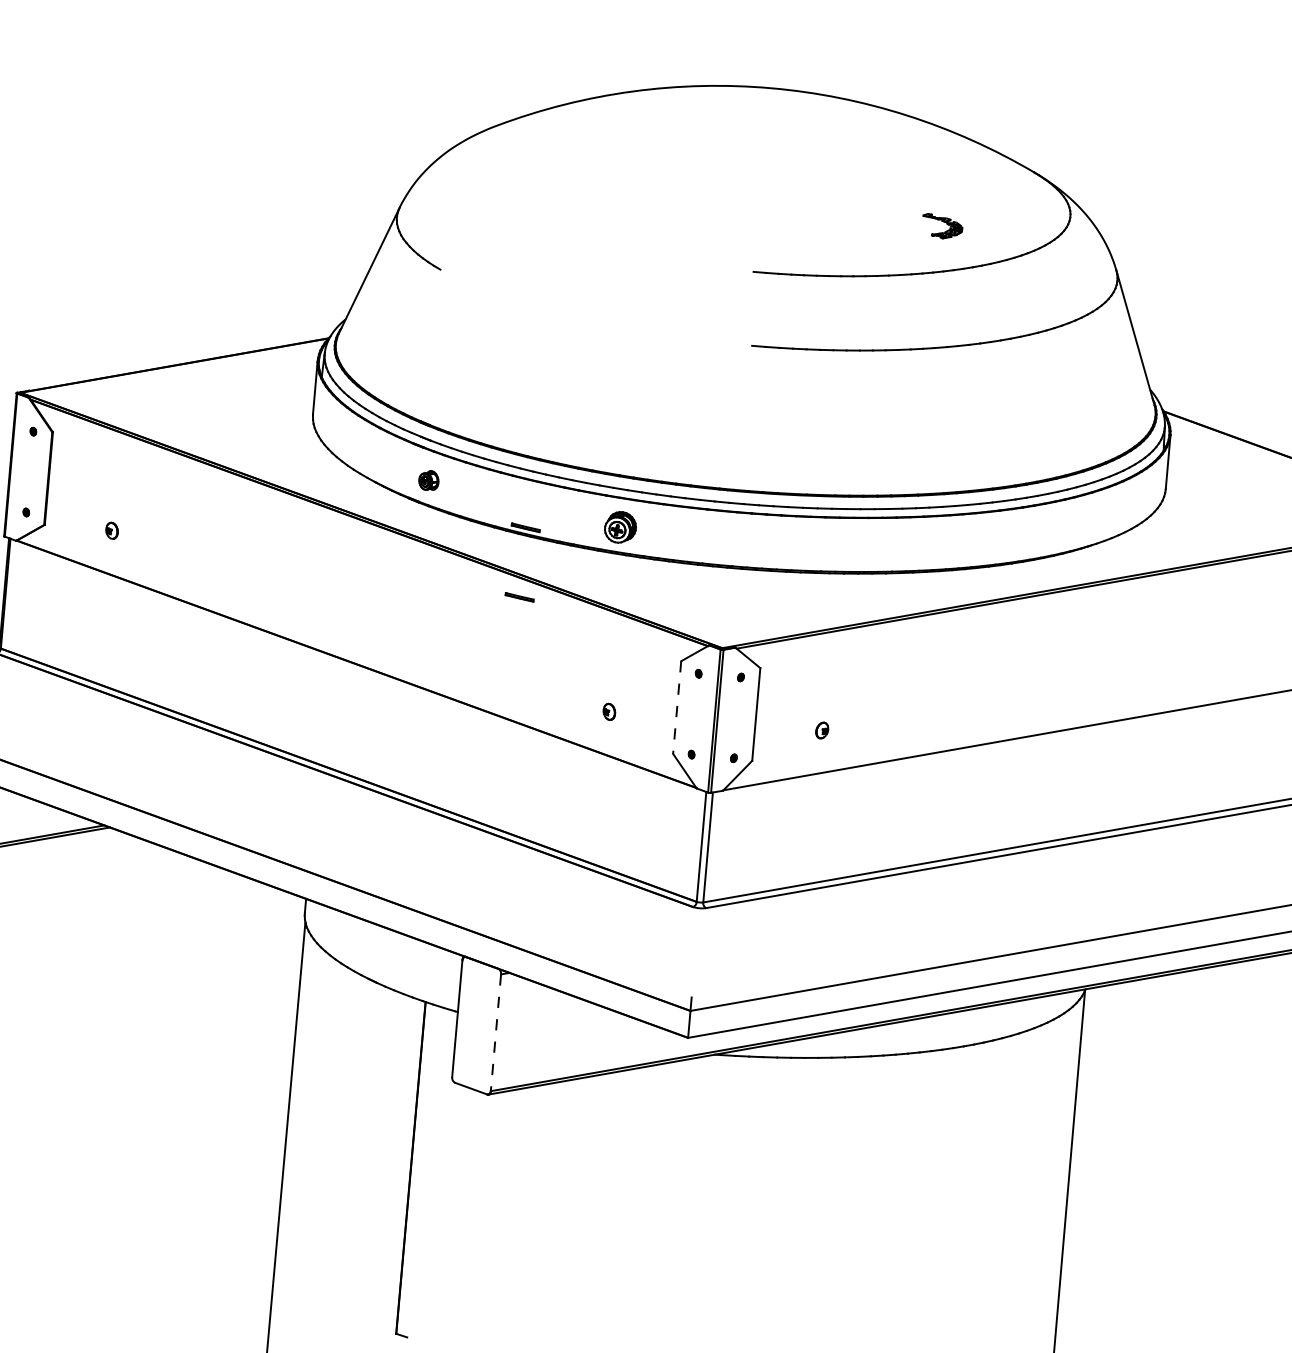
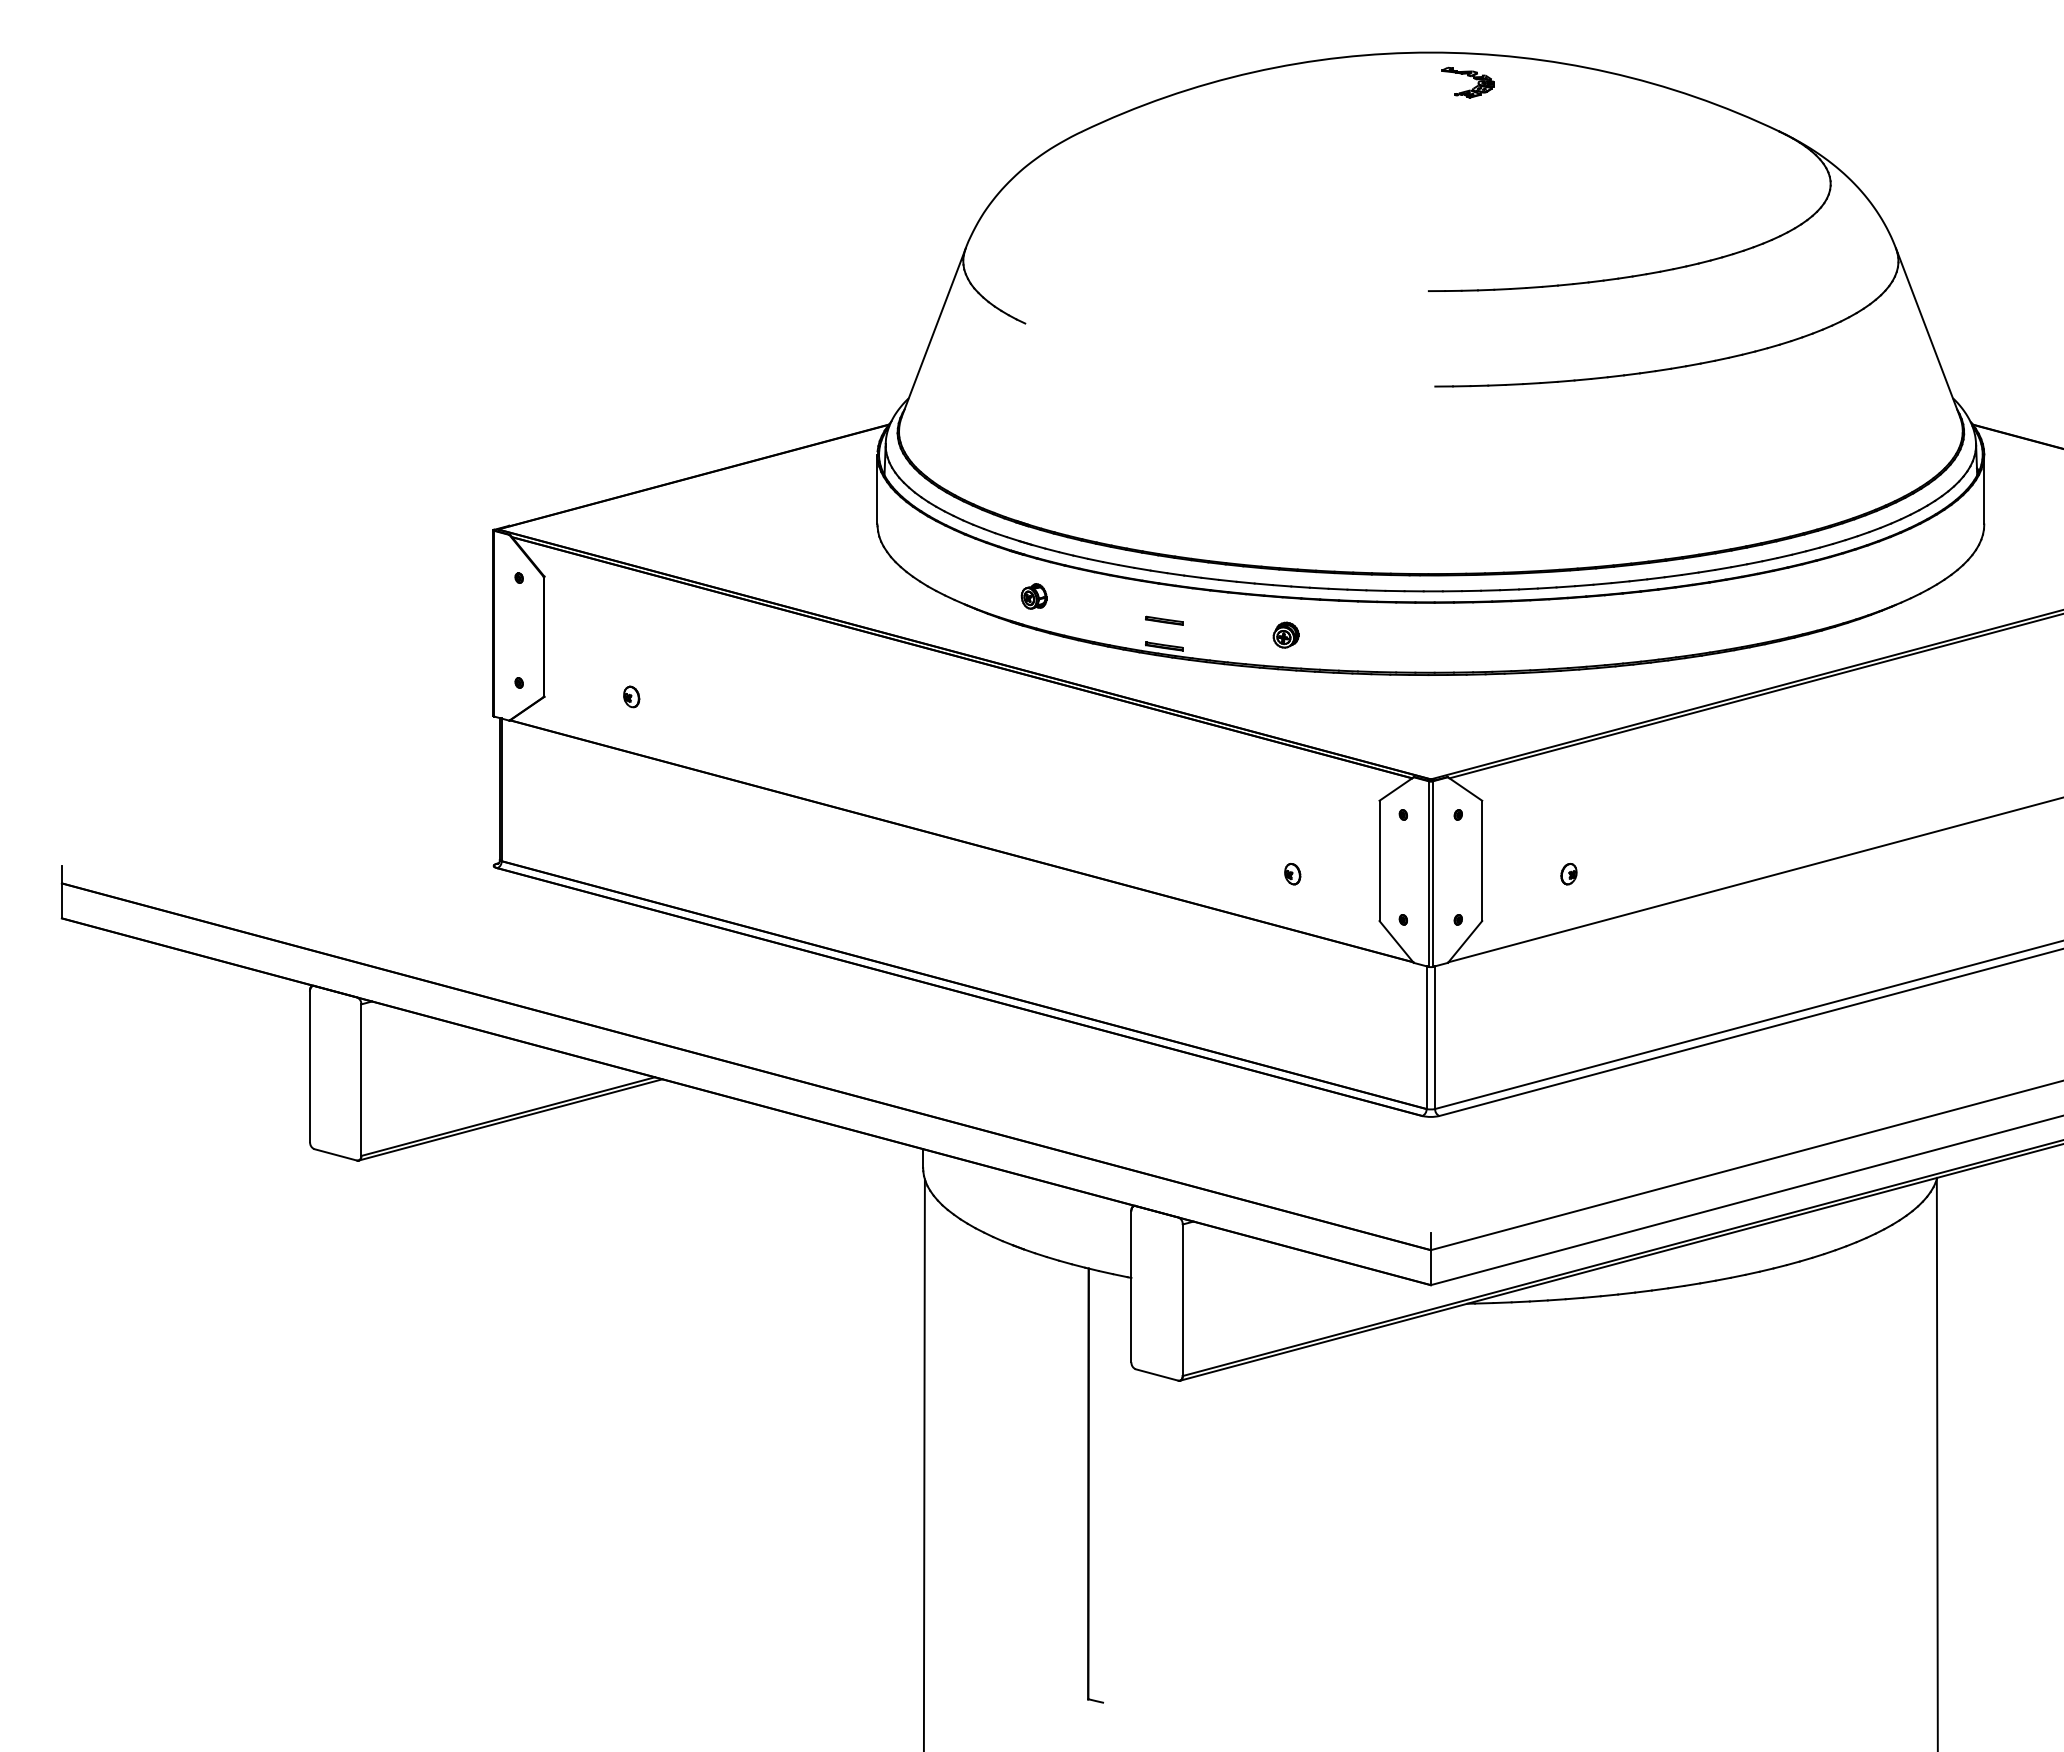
part: (942, 226) -> (1467, 82), moved
part: (619, 526) -> (1285, 634), size x0.62
part: (519, 597) -> (1164, 620), moved
line: (677, 708) -> (1379, 861), dashed -> solid
line: (495, 1032) -> (1182, 1300), dashed -> solid

